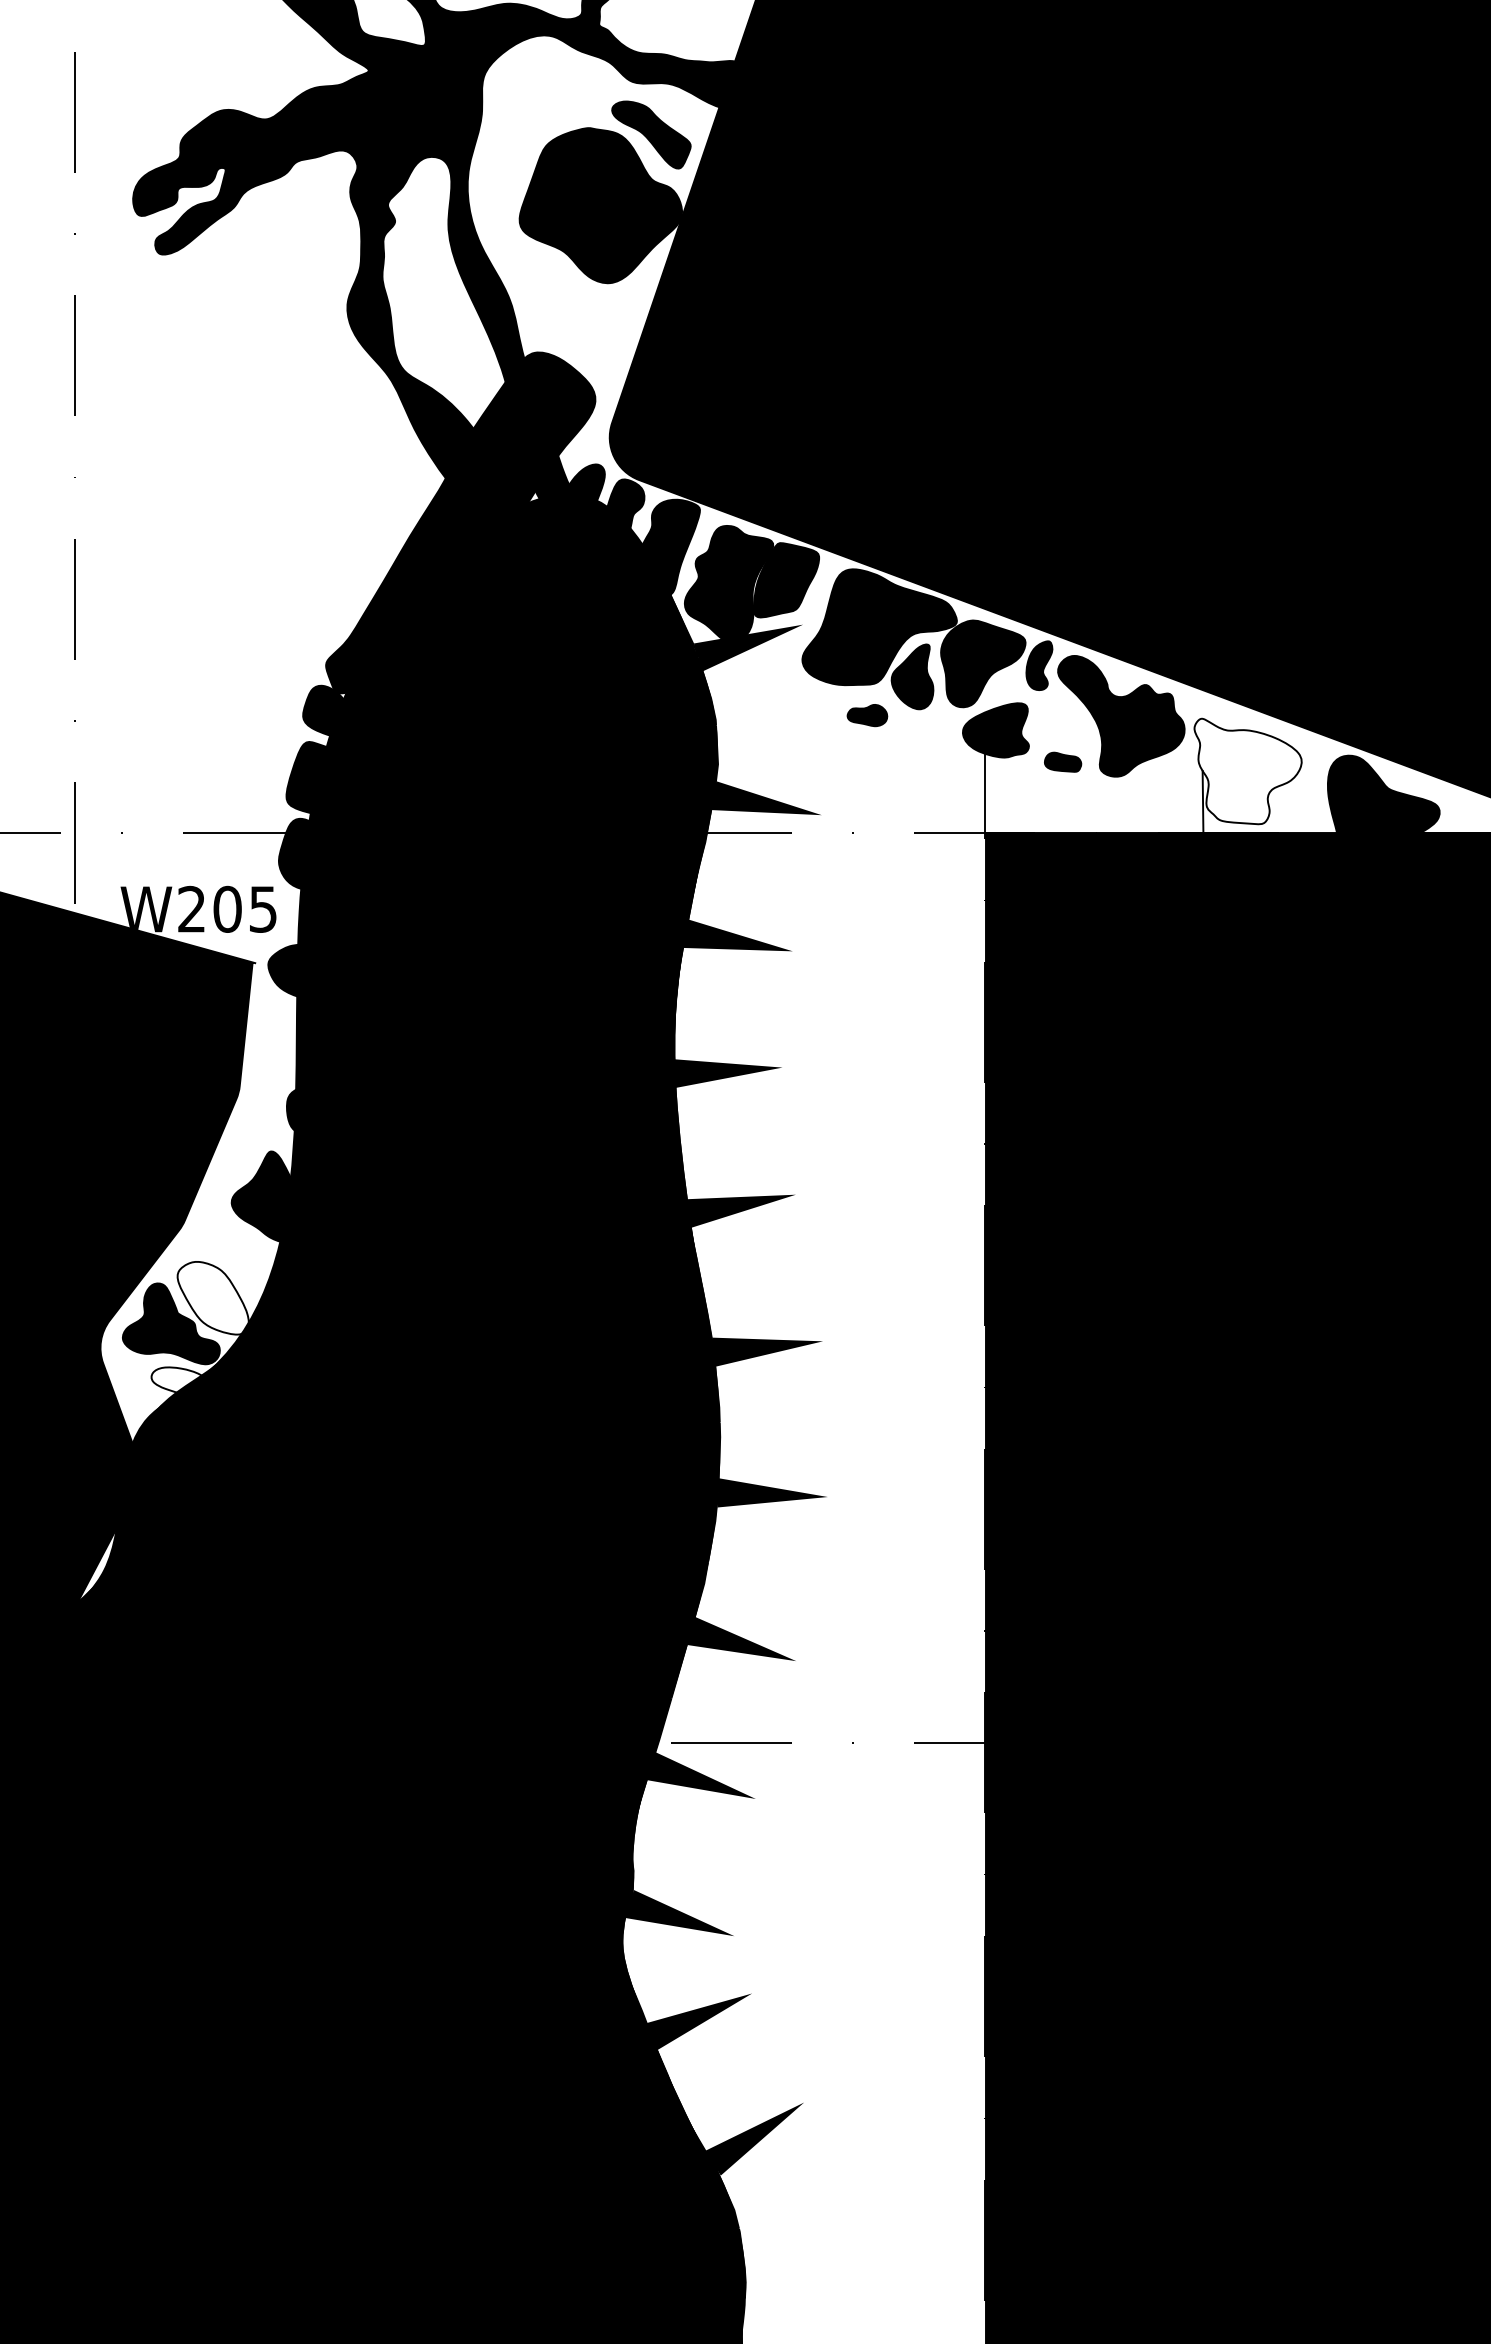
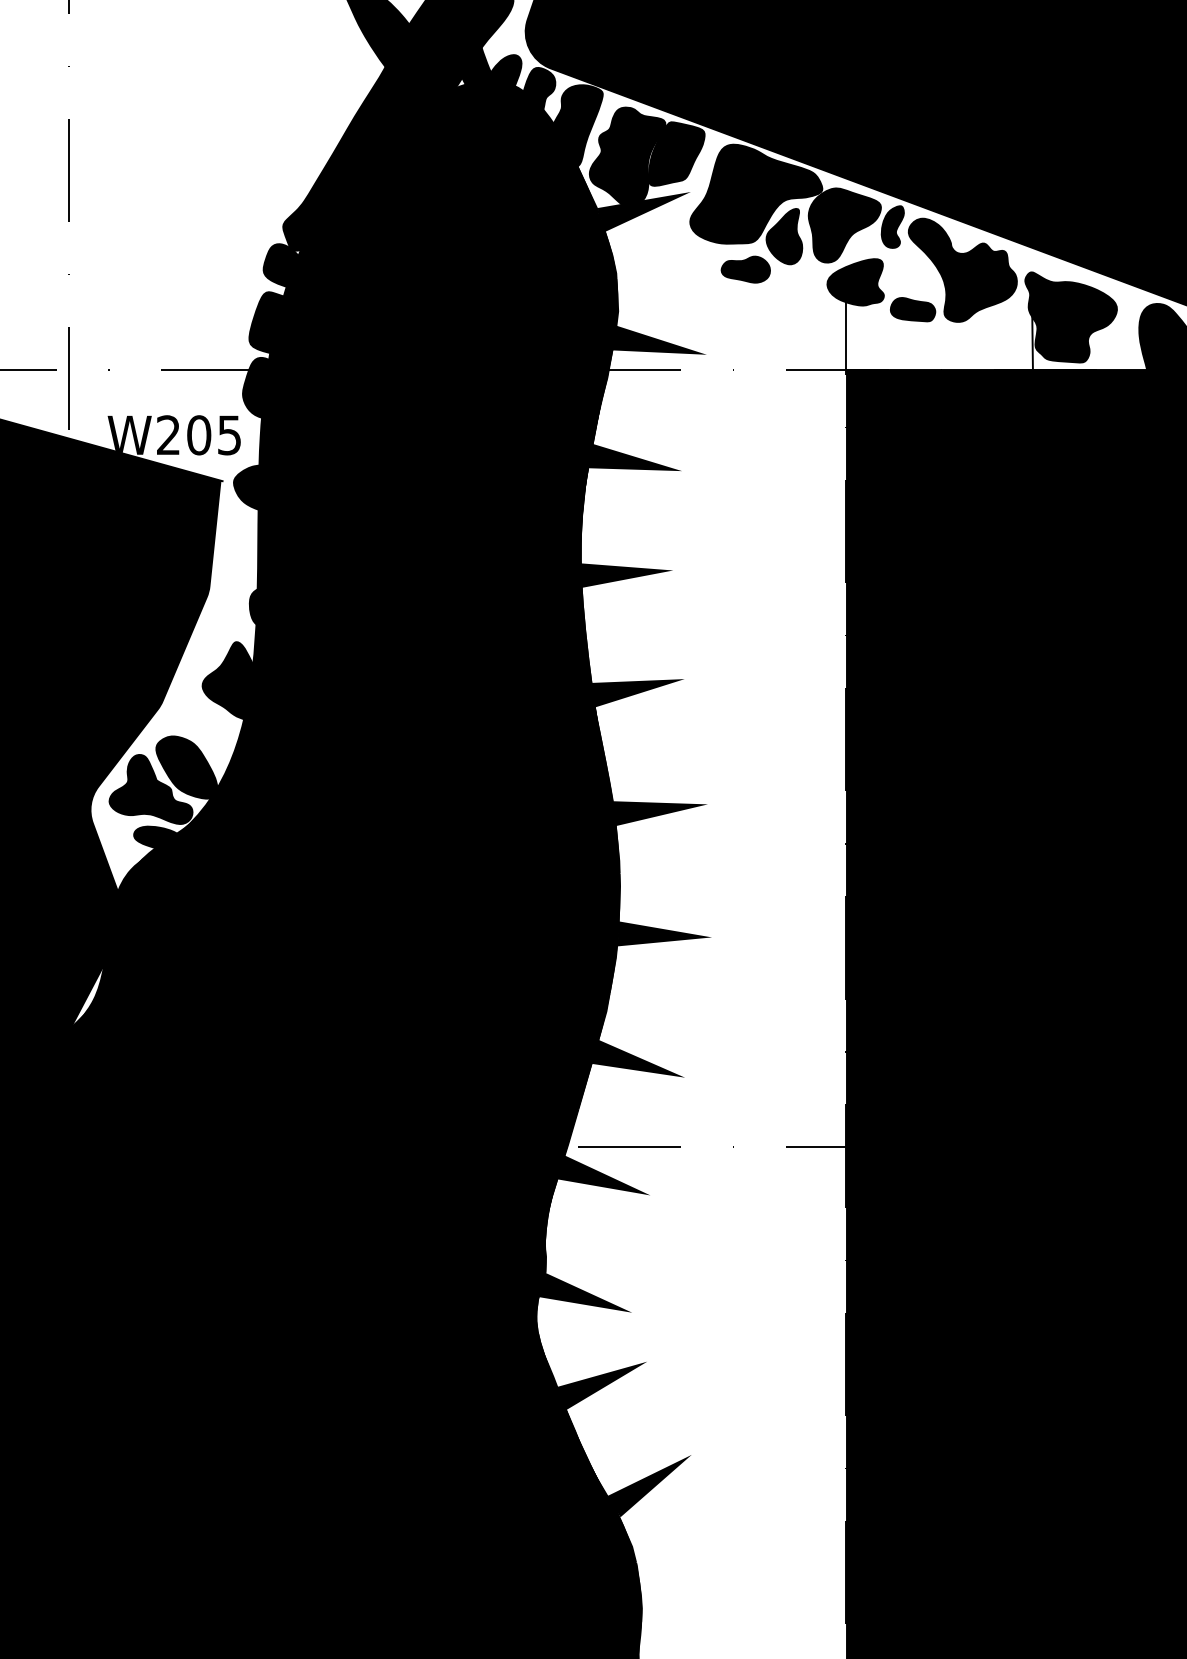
part: (867, 715) -> (745, 269), size x1.43
part: (1062, 761) -> (912, 308), size x1.43
fill: (1247, 771) -> (1070, 317), added
fill: (212, 1297) -> (186, 766), added
fill: (180, 1382) -> (158, 839), added

